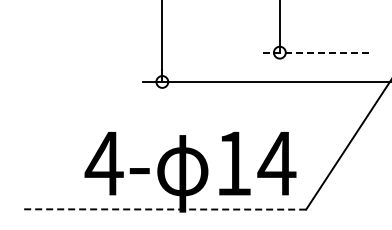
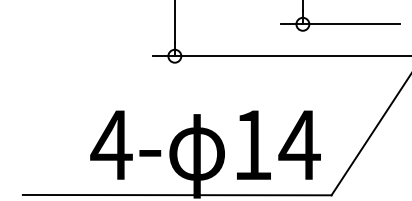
line: (313, 52) -> (339, 24), dashed -> solid
line: (164, 209) -> (177, 195), dashed -> solid

